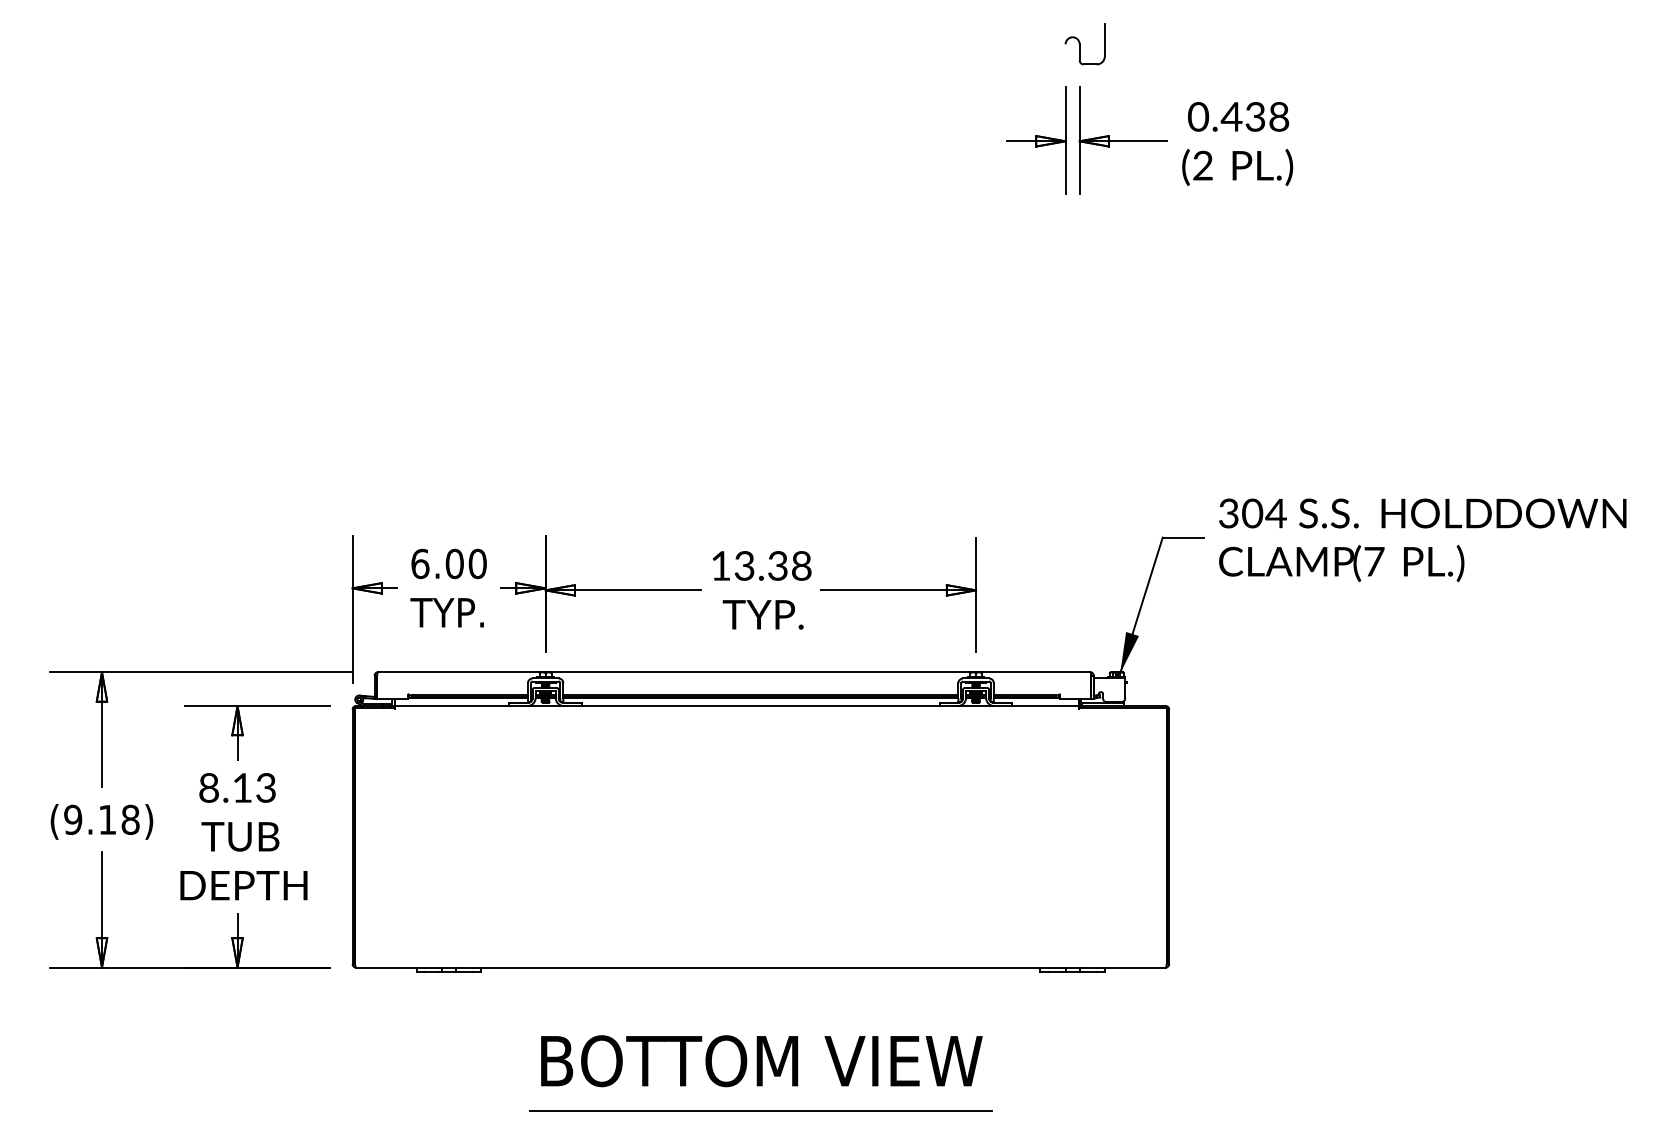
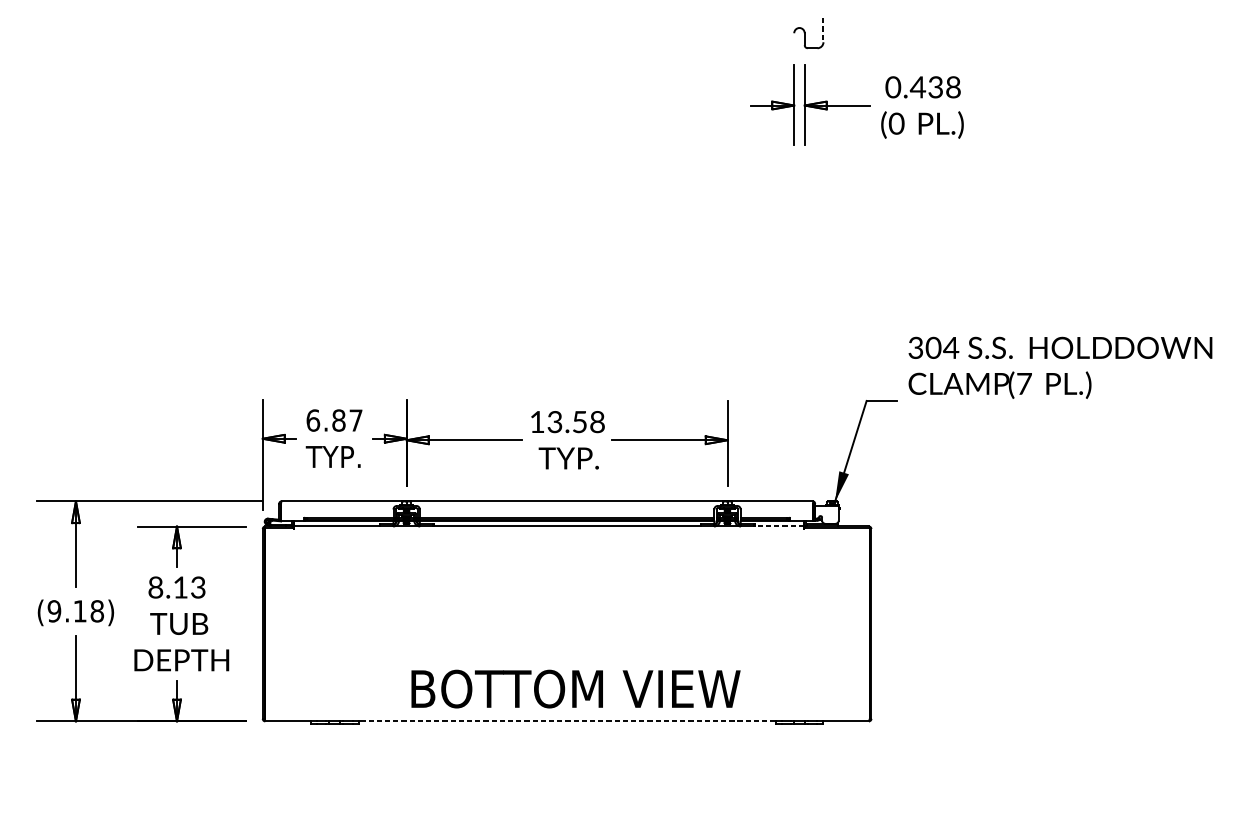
line: (1104, 40) -> (823, 30), solid -> dashed
text: (1202, 165) -> (896, 123), (2 -> (0
text: (1422, 540) -> (1060, 368), moved
text: (465, 563) -> (346, 420), 6.00 -> 6.87
text: (777, 565) -> (579, 421), 13.38 -> 13.58
line: (1044, 706) -> (778, 526), solid -> dashed
line: (760, 967) -> (566, 721), solid -> dashed
text: (761, 1061) -> (575, 689), moved
line: (760, 1110) -> (566, 827), removed

